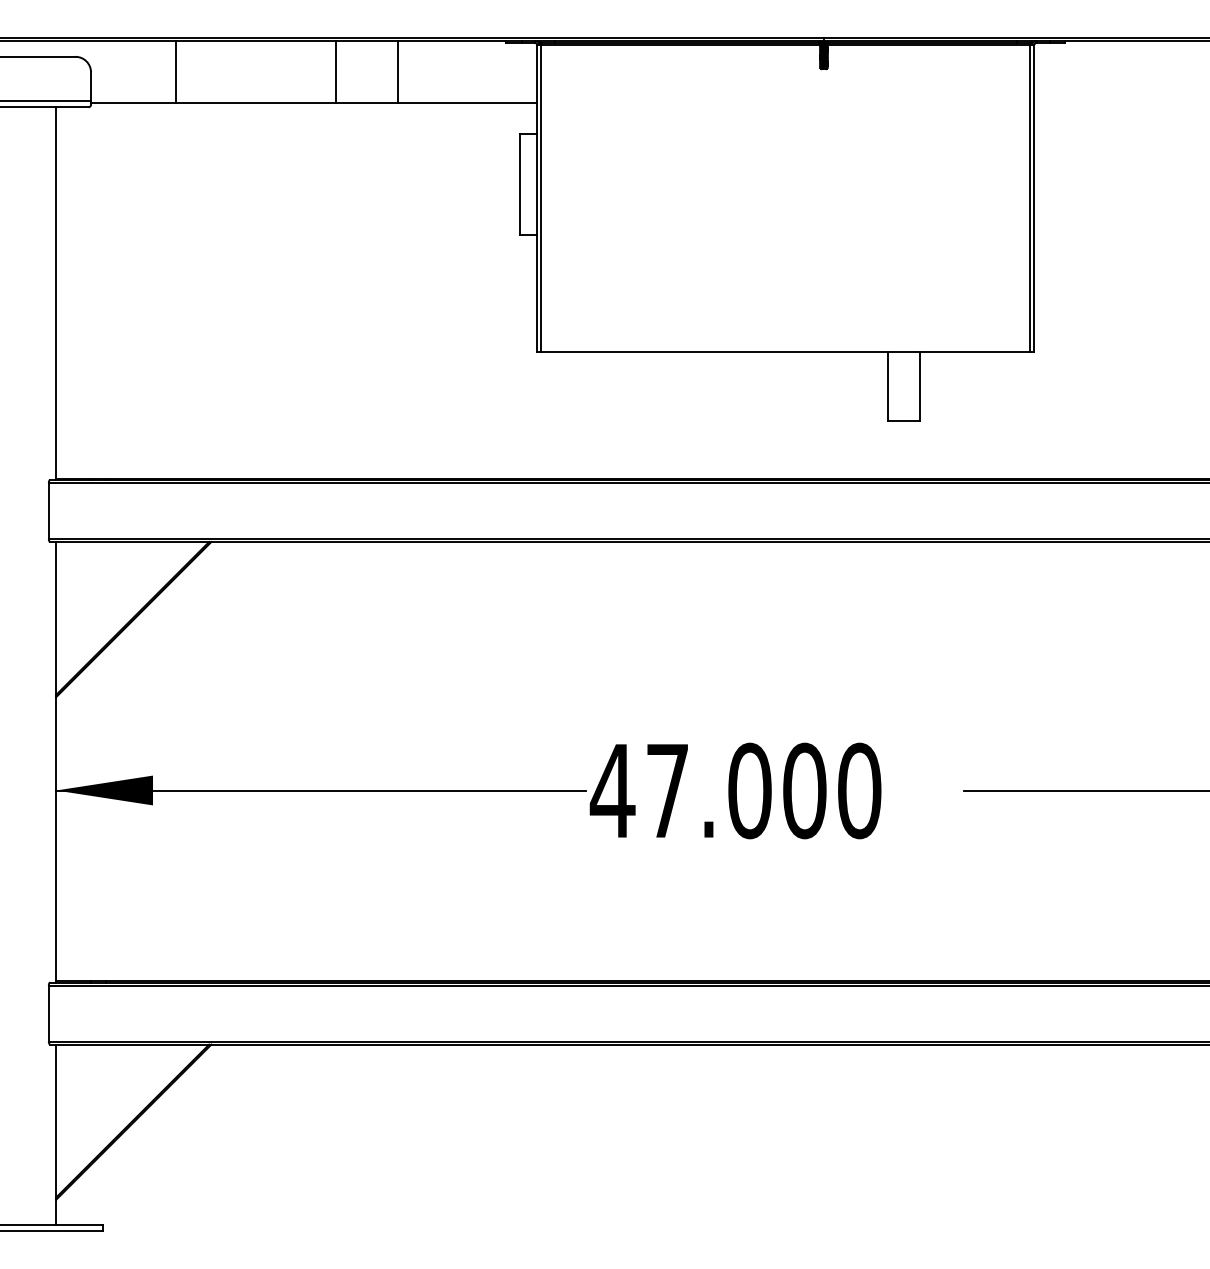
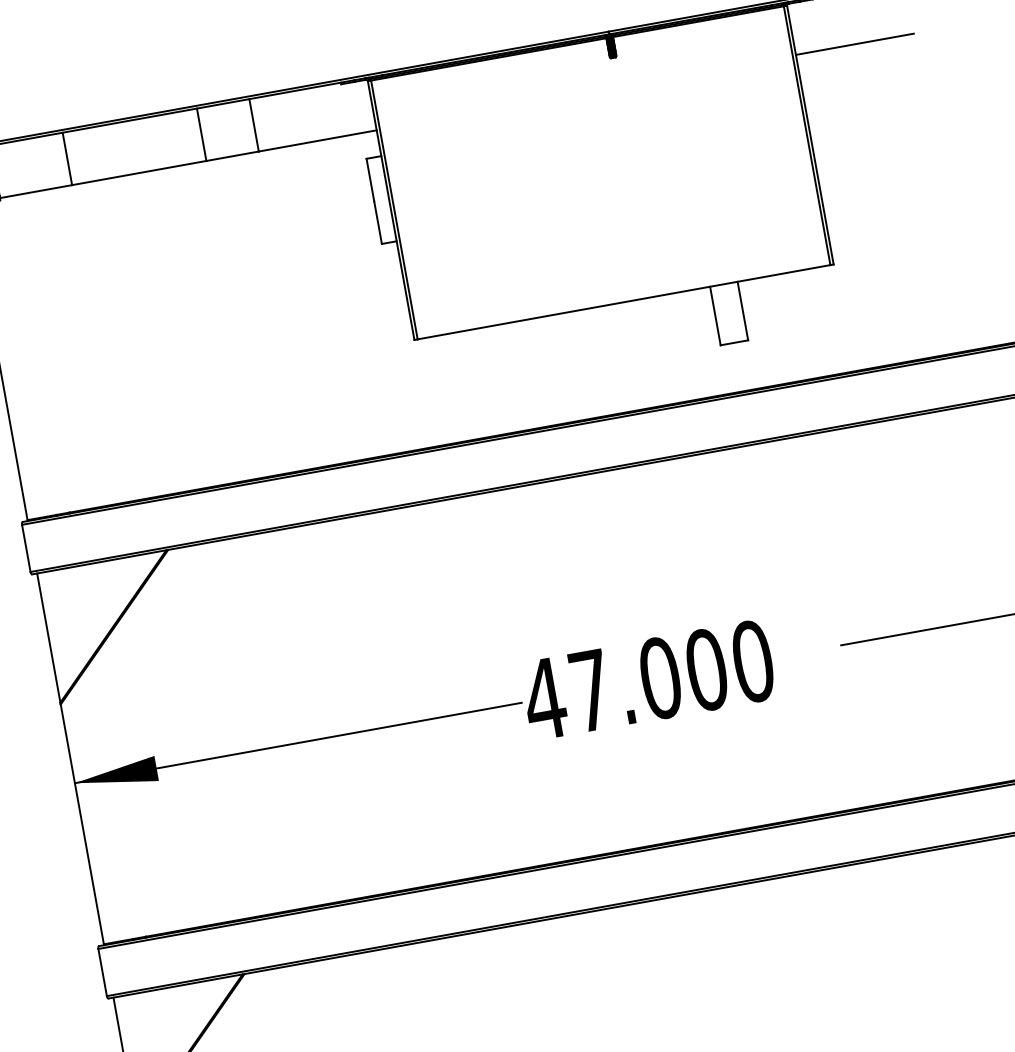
line: (1103, 103) -> (854, 44), added

